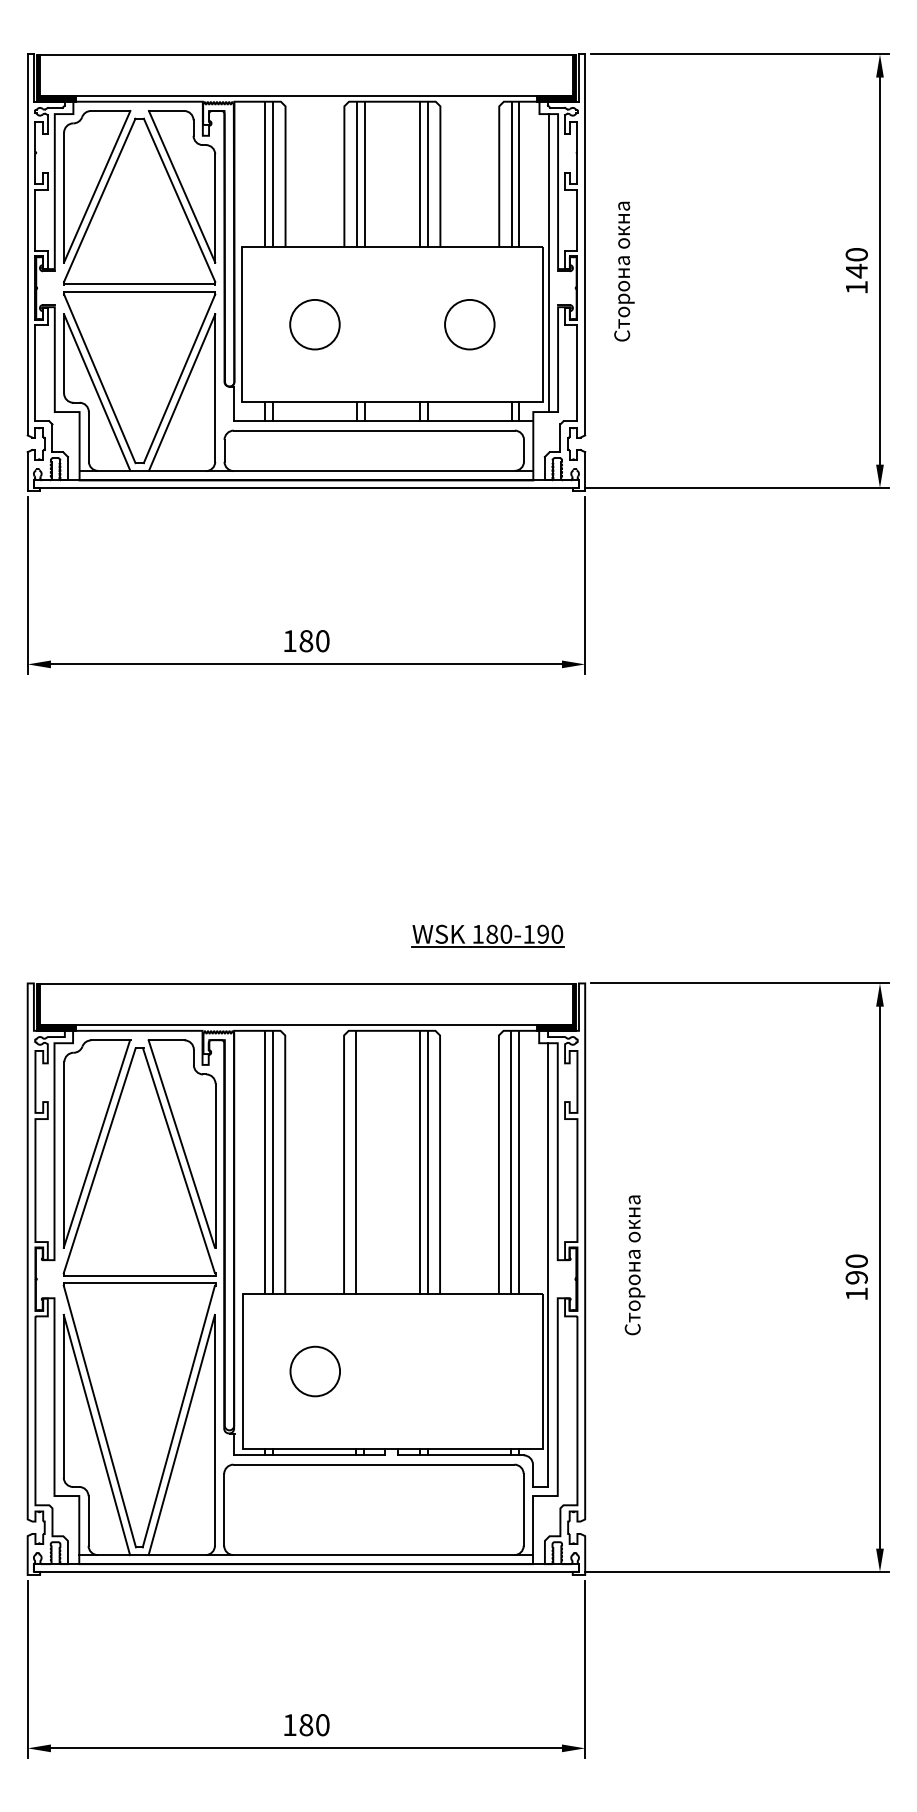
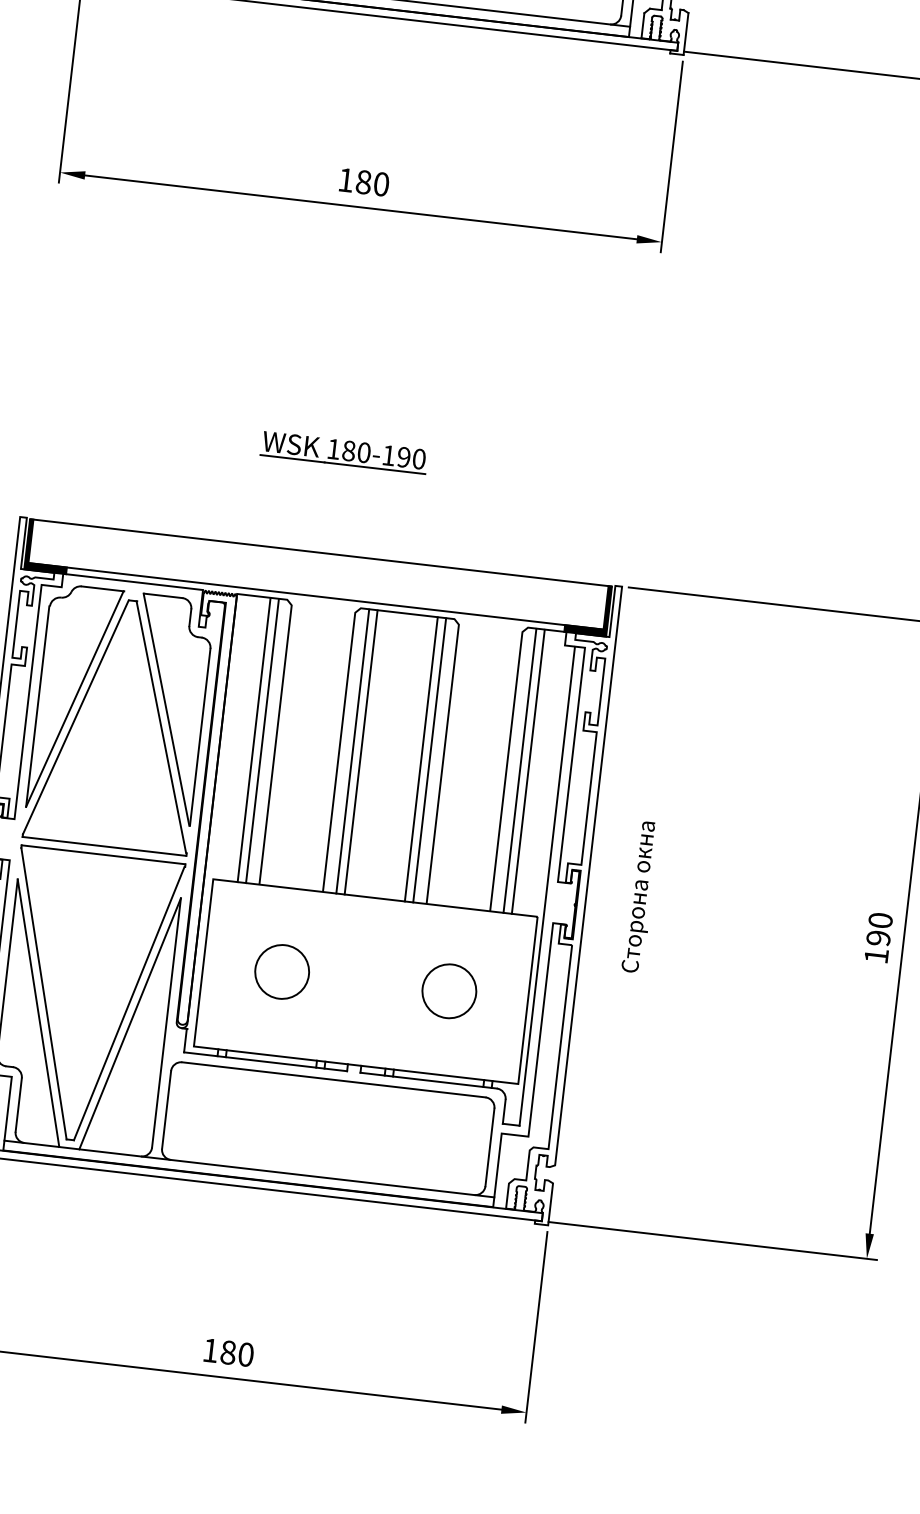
part: (487, 935) -> (343, 451), moved
line: (364, 1162) -> (361, 752), added
circle: (469, 1371) -> (448, 991), added

